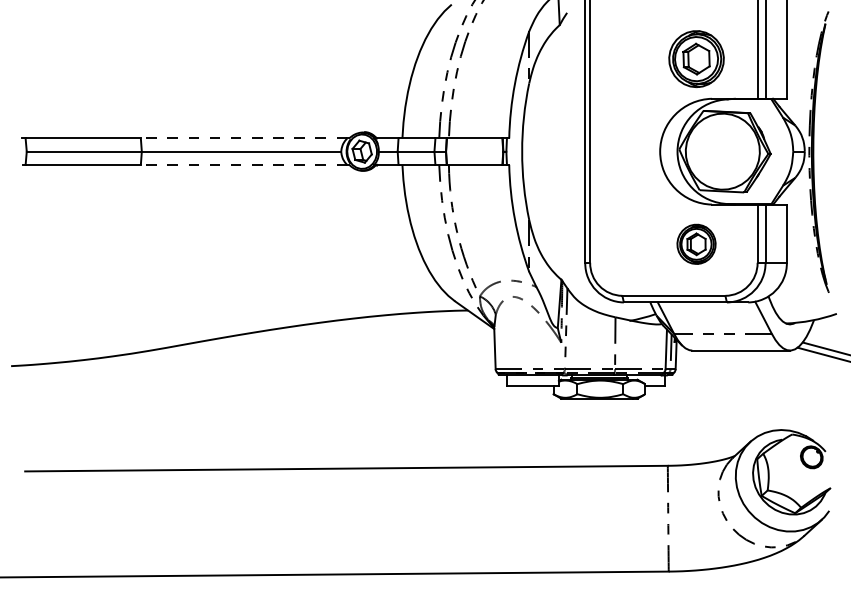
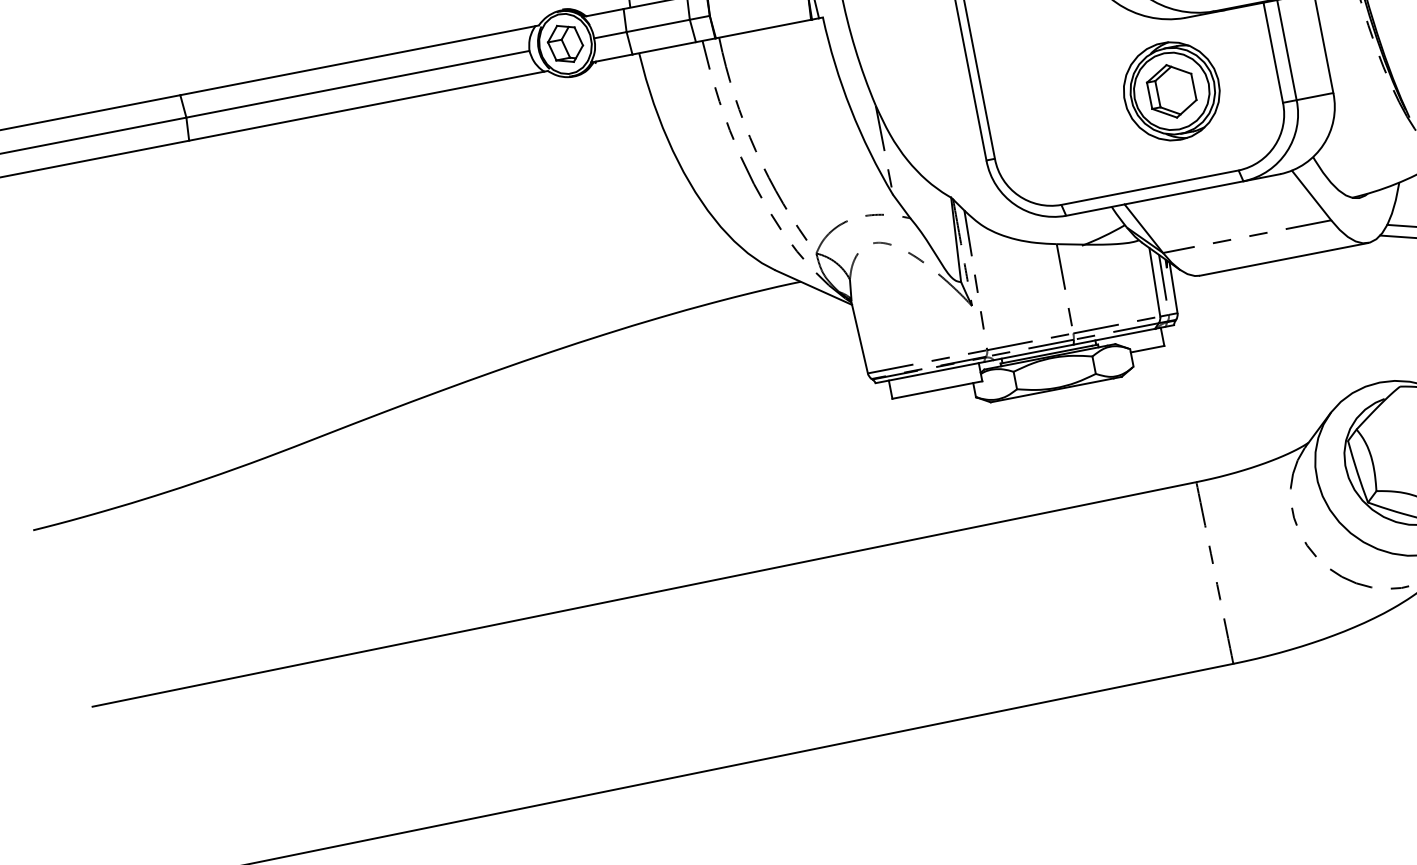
line: (243, 138) -> (356, 60), dashed -> solid
line: (243, 164) -> (365, 105), dashed -> solid
part: (696, 244) -> (1171, 91), size x1.43

